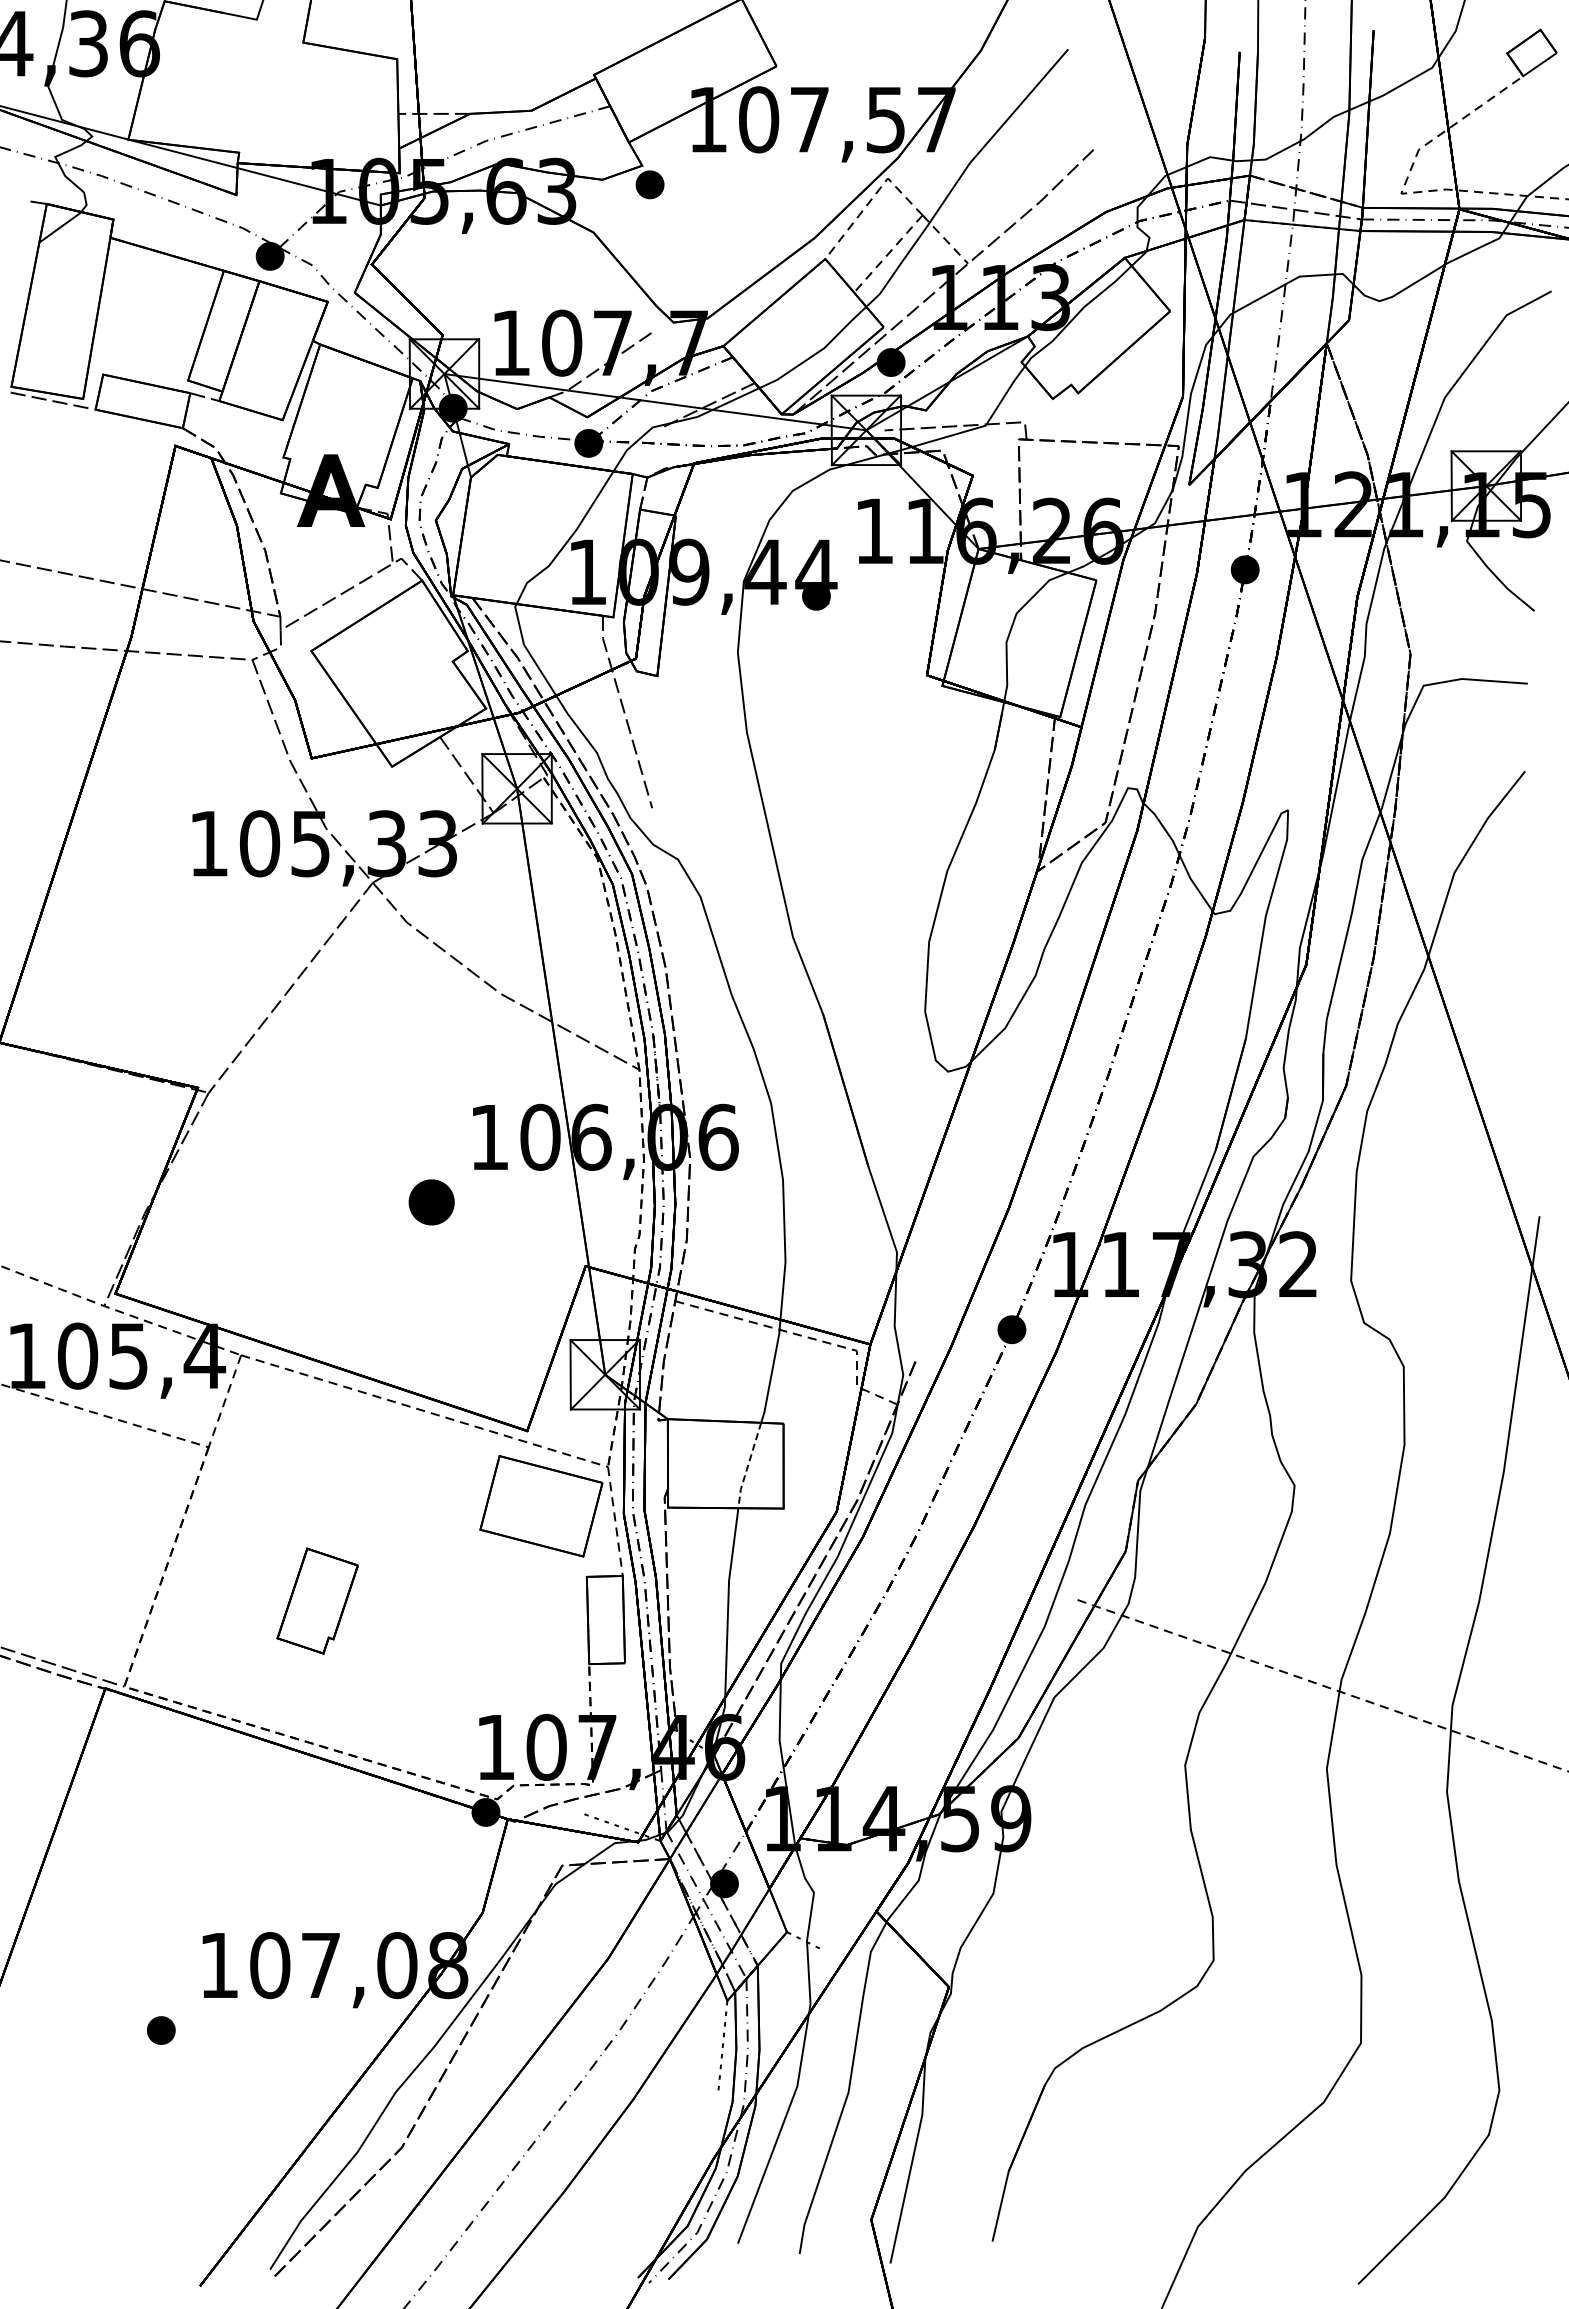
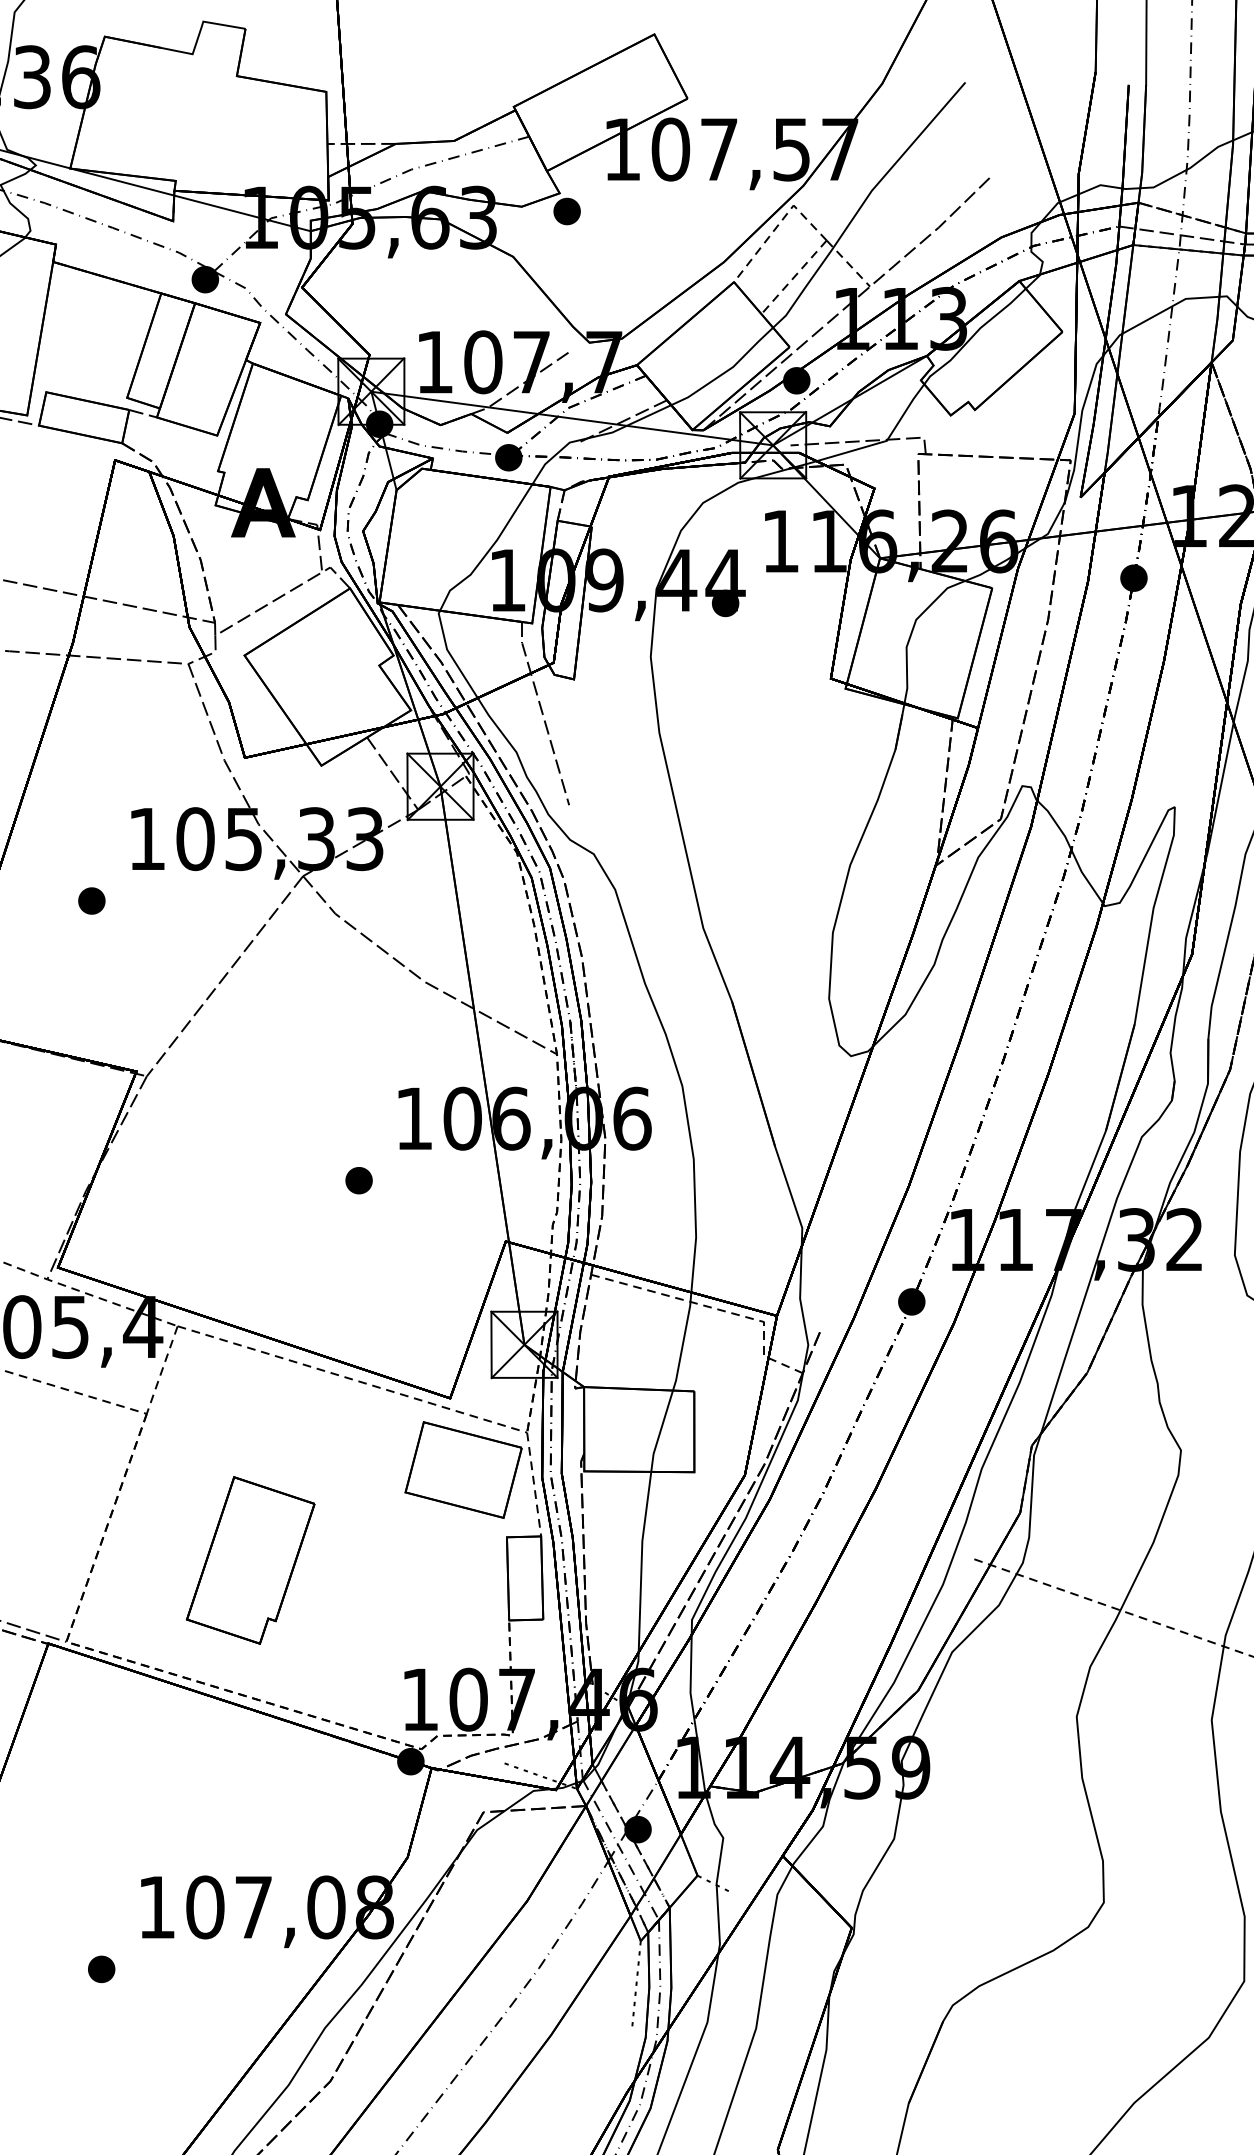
part: (150, 908) -> (91, 900), added
part: (431, 1202) -> (358, 1180), size x0.62
line: (748, 1465) -> (660, 1431), dashed -> solid
part: (317, 1600) -> (250, 1559), size x1.67

